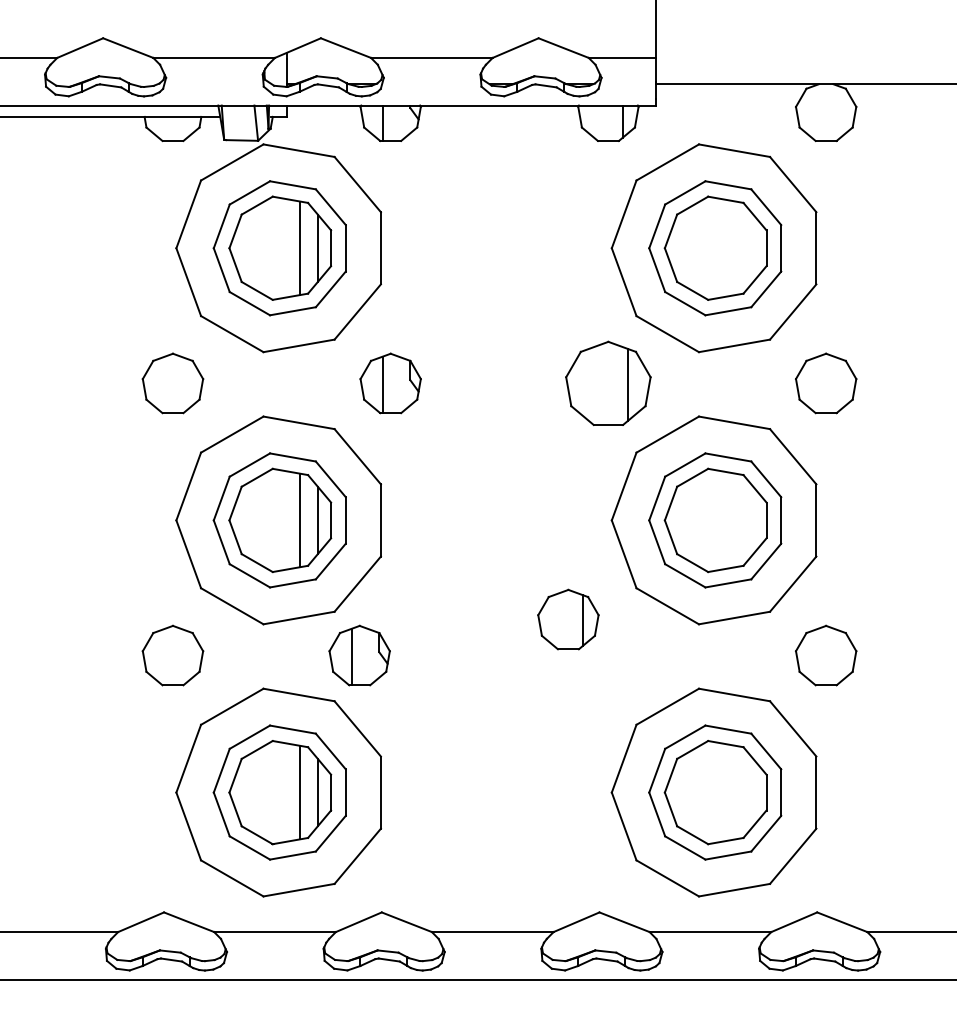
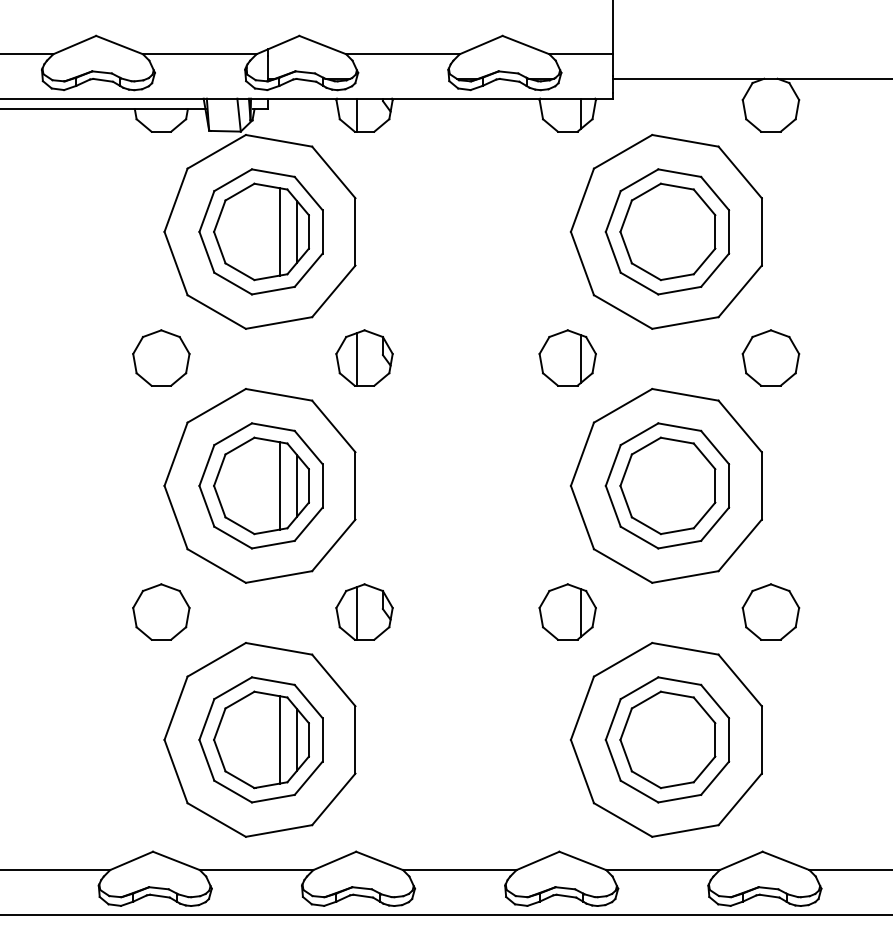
part: (608, 383) -> (567, 358), size x0.71
part: (568, 619) -> (567, 611), moved
part: (359, 655) -> (364, 611), moved

